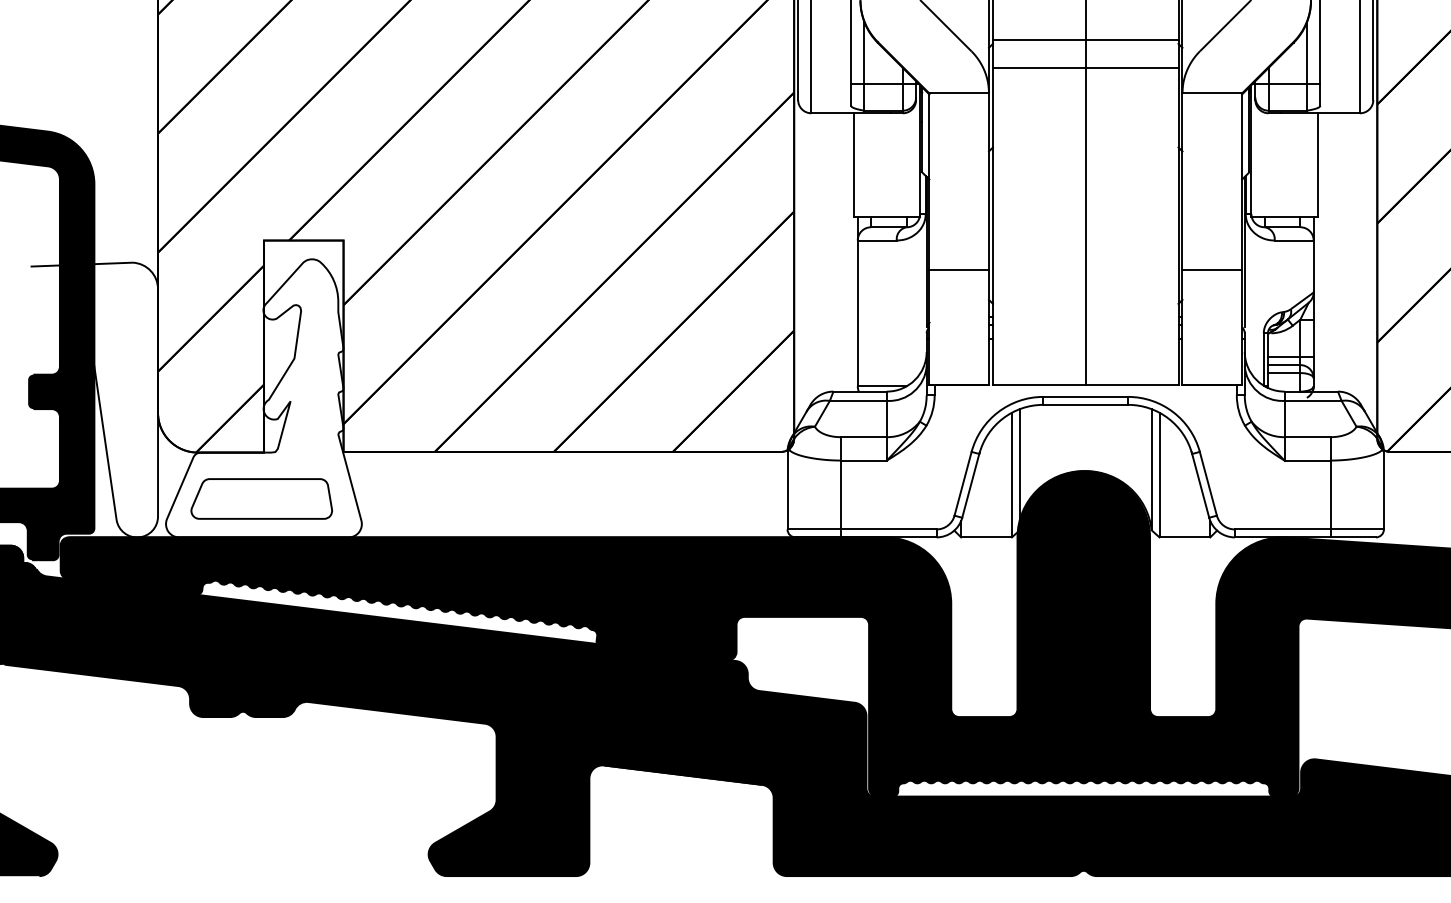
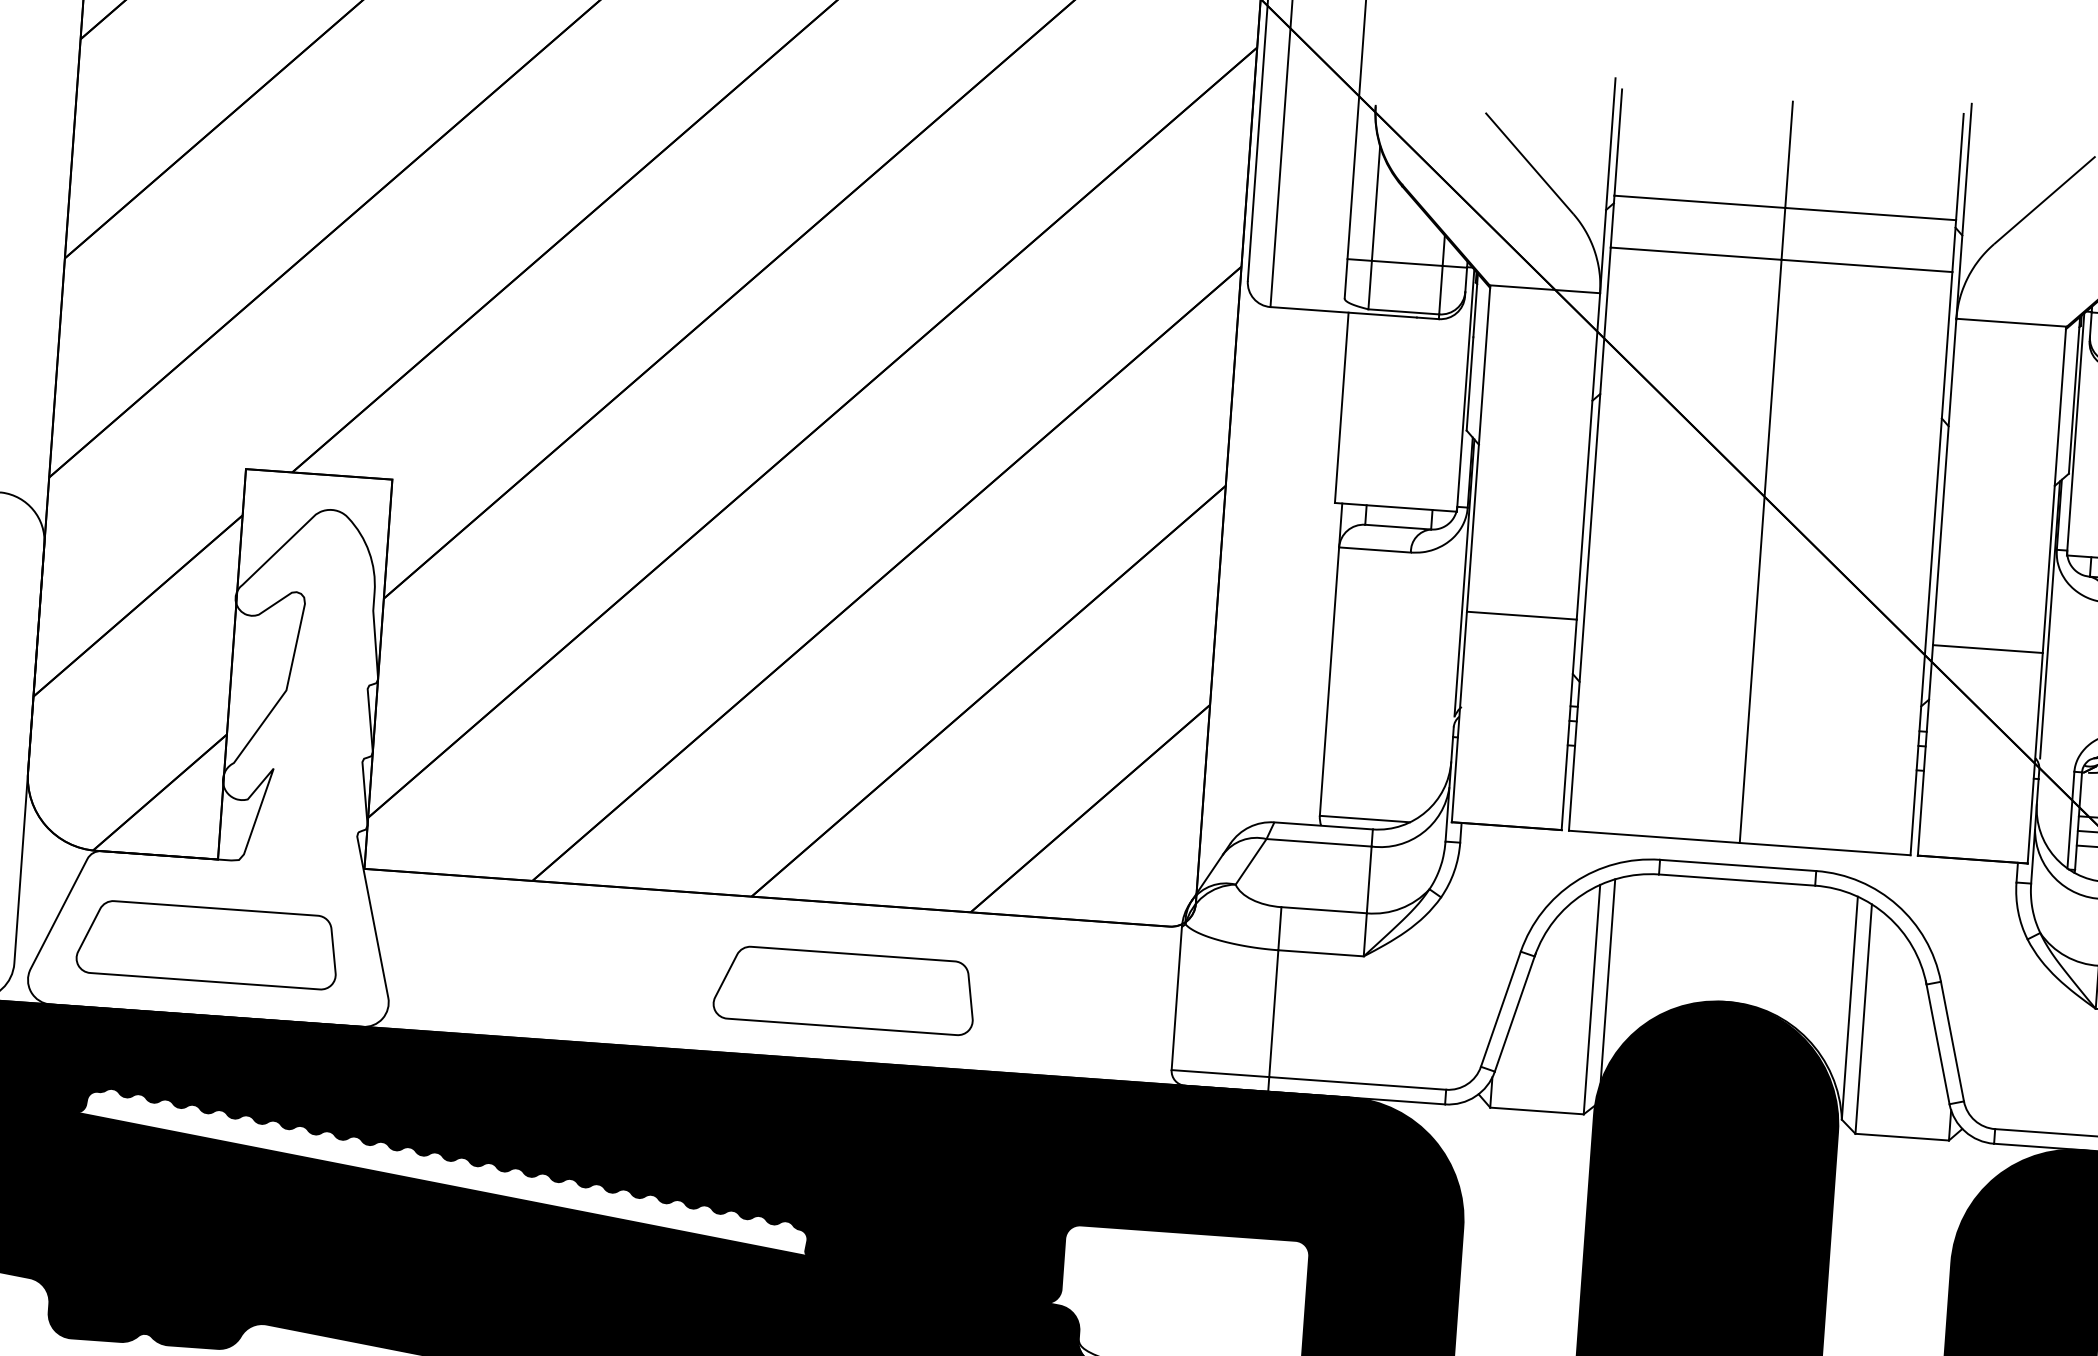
part: (607, 498) -> (844, 989), added

